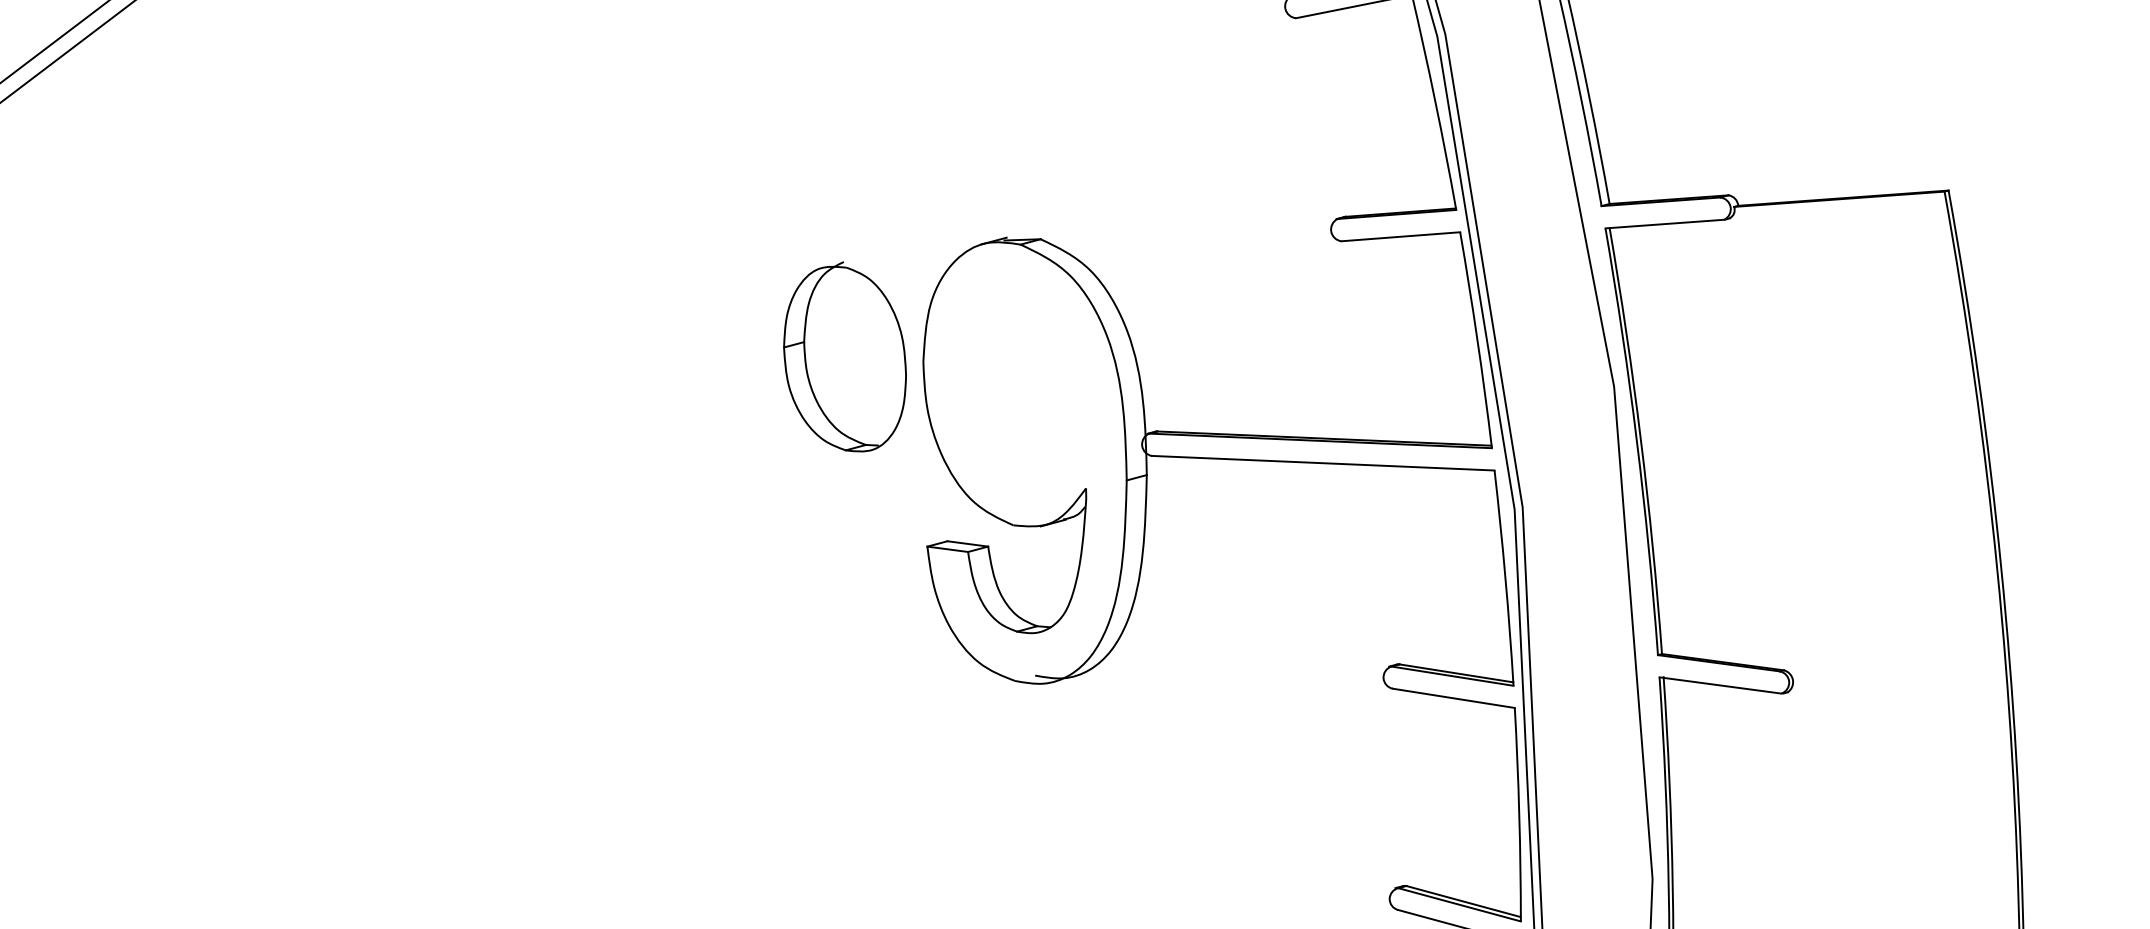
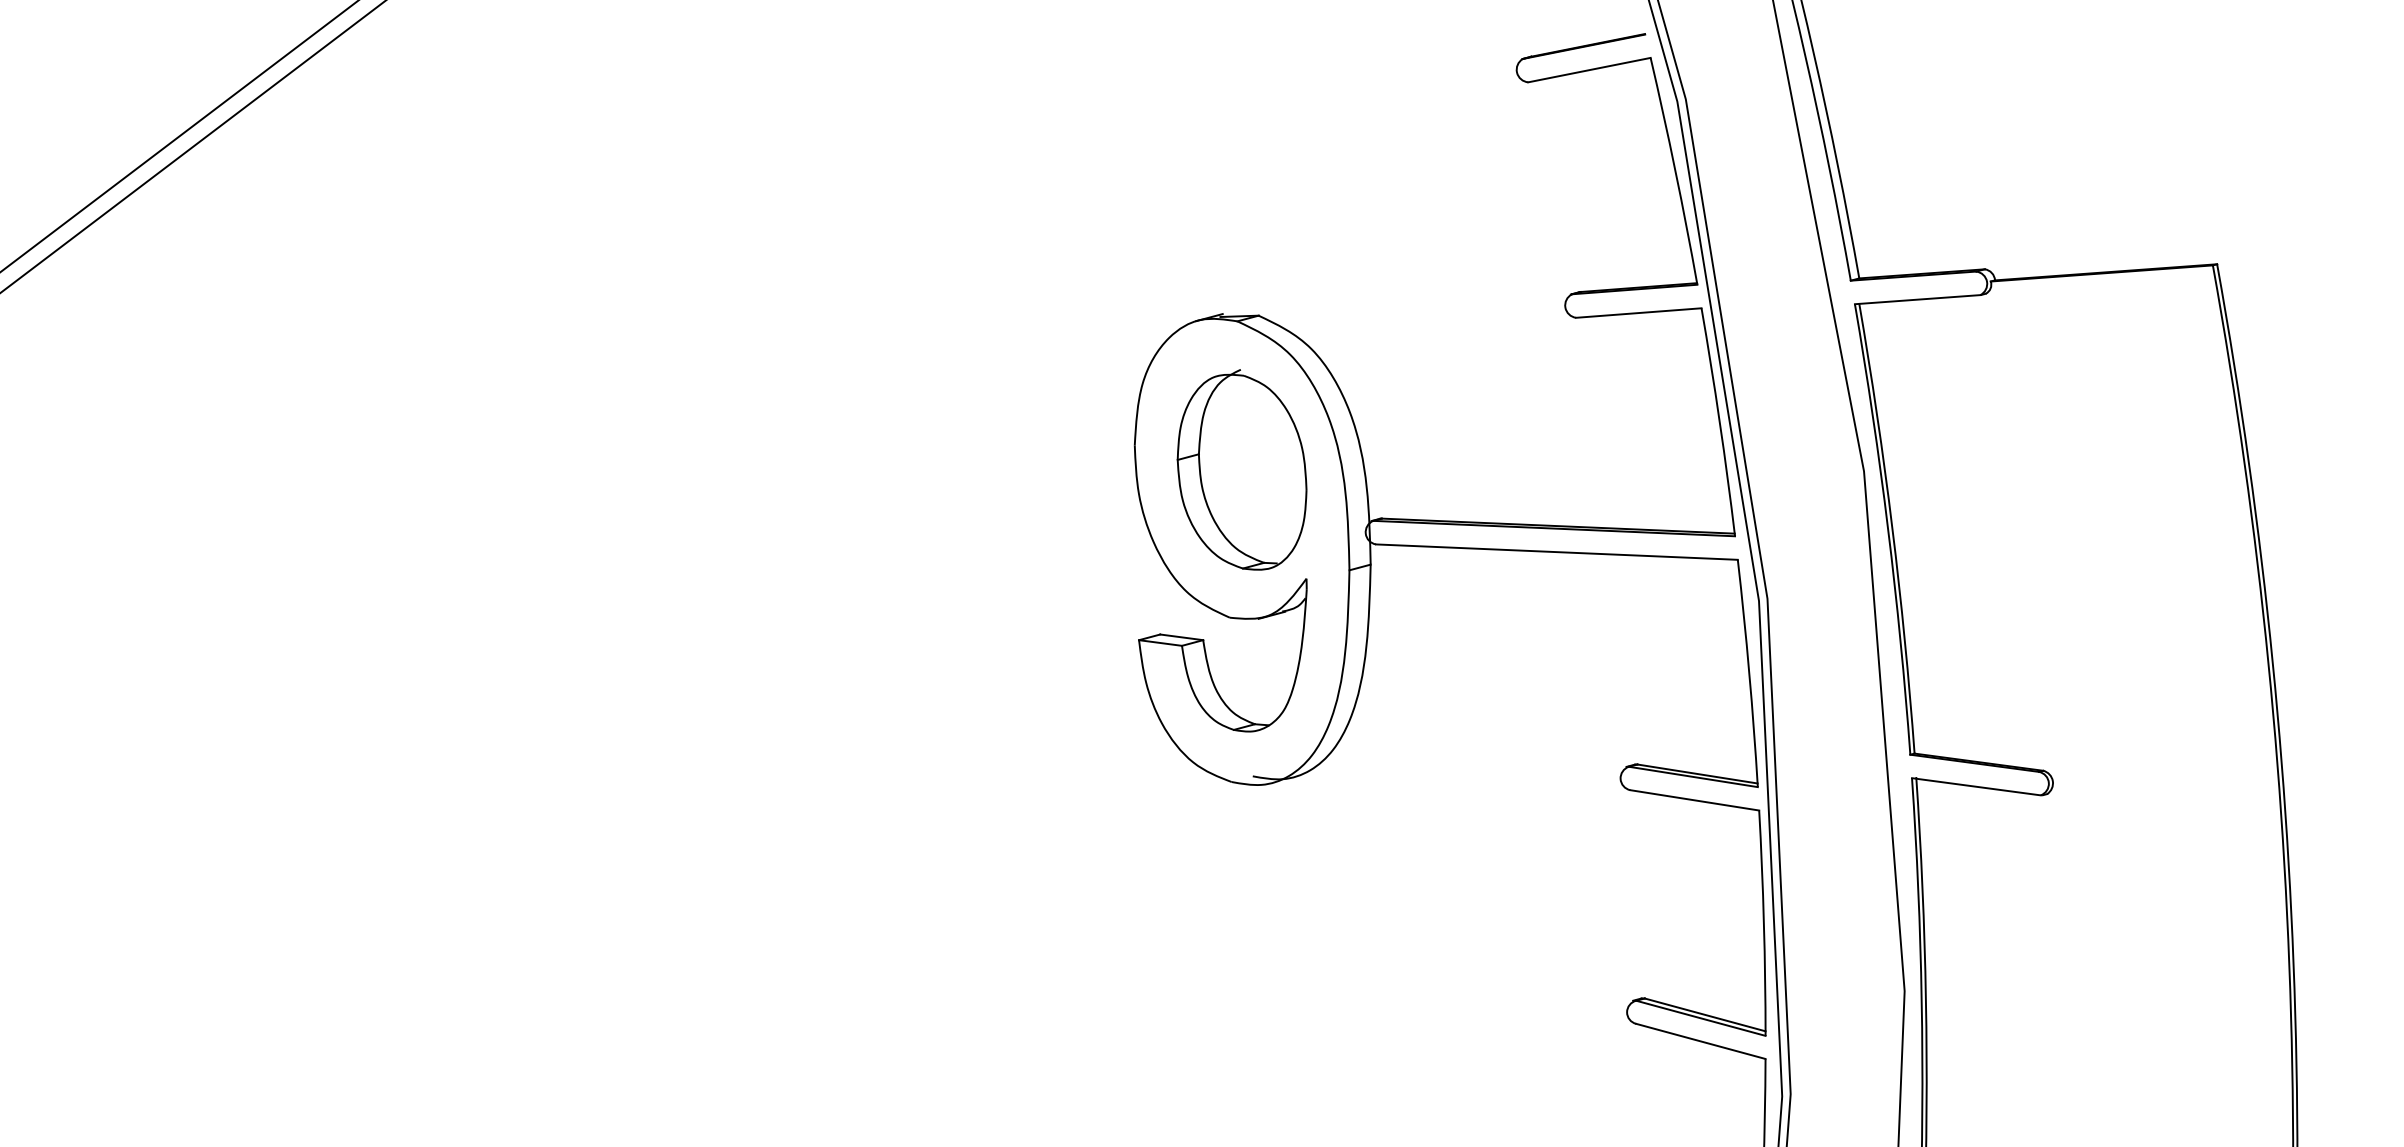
part: (844, 356) -> (1241, 469), moved

